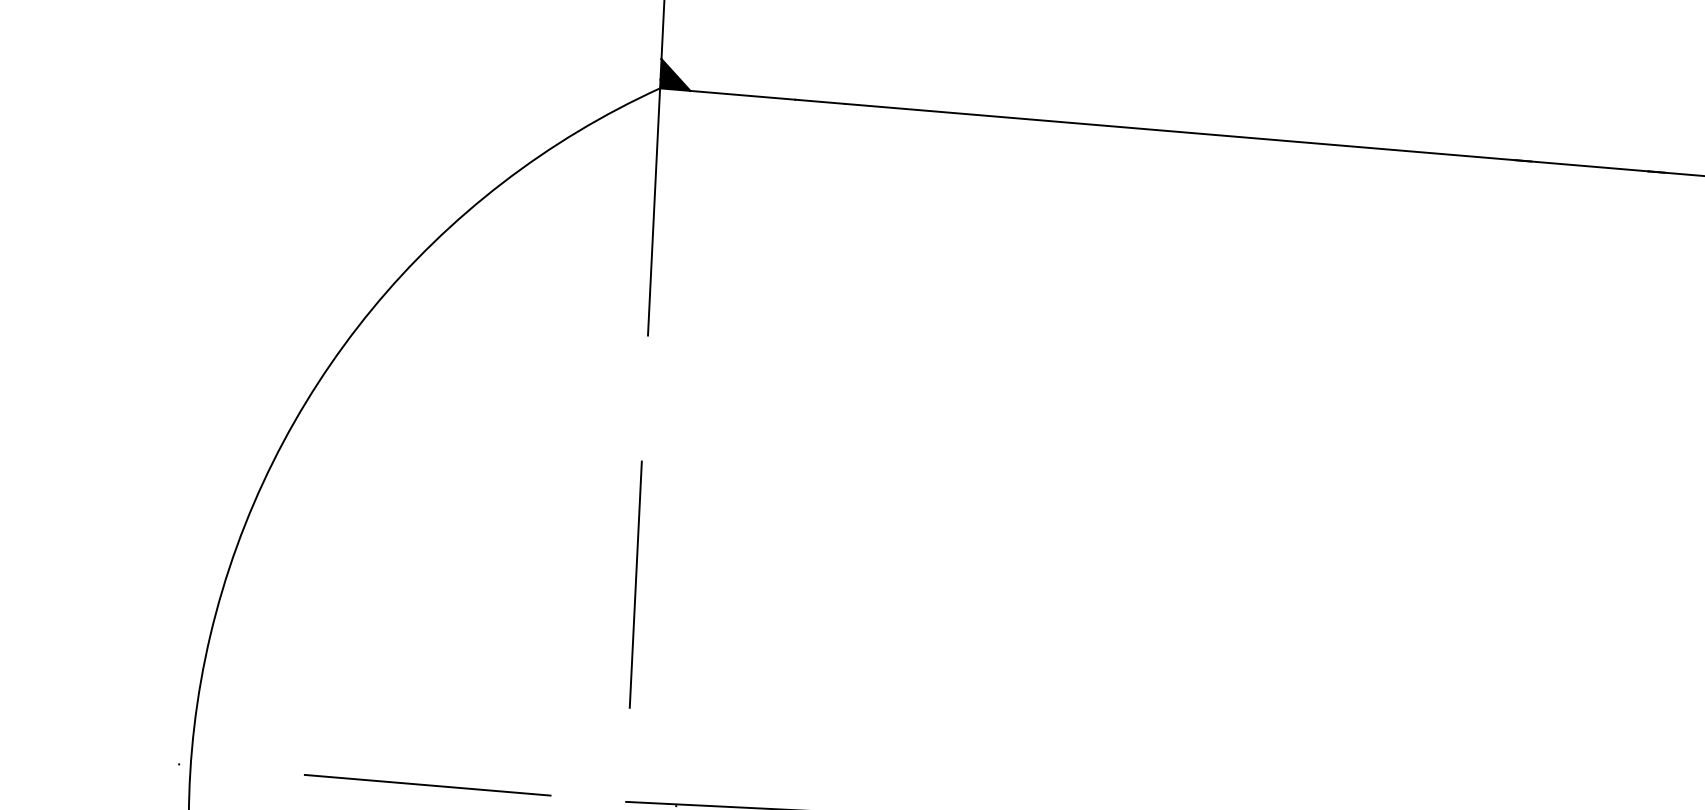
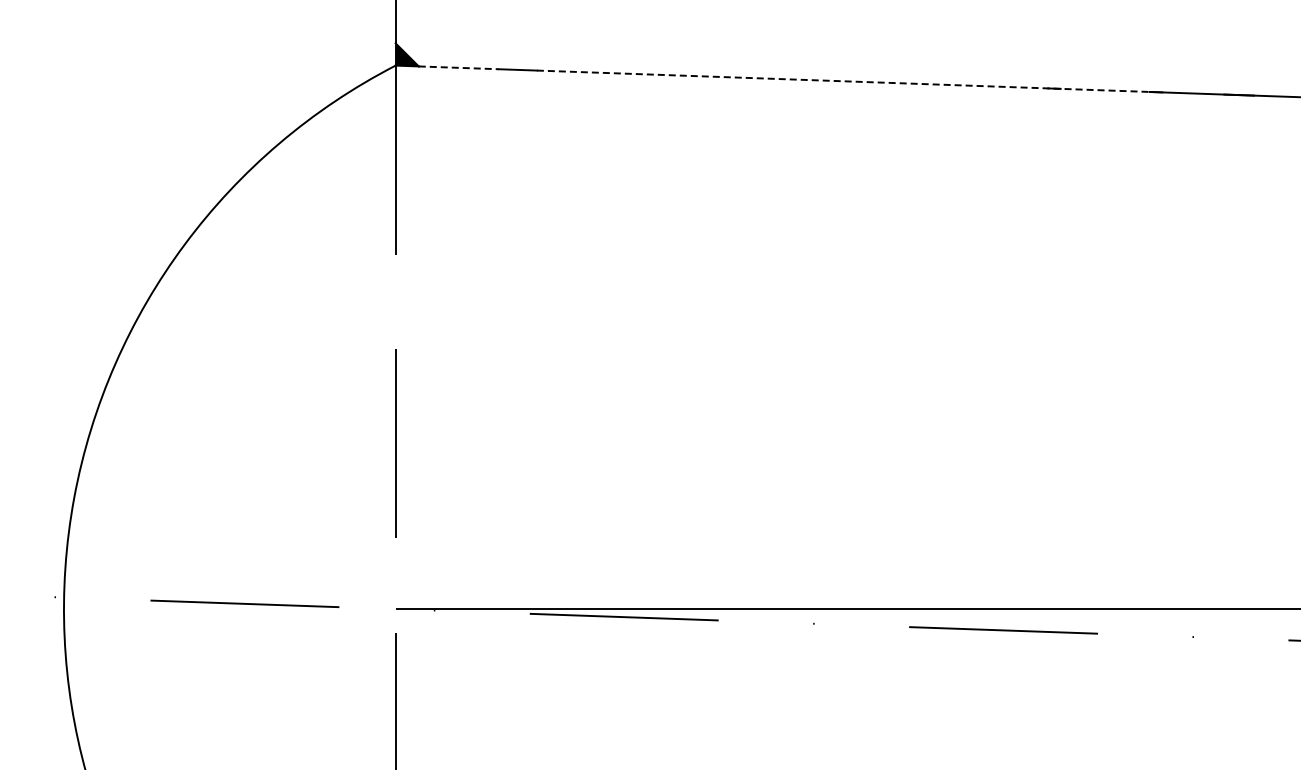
line: (743, 94) -> (459, 67), solid -> dashed
line: (1247, 137) -> (843, 81), solid -> dashed

